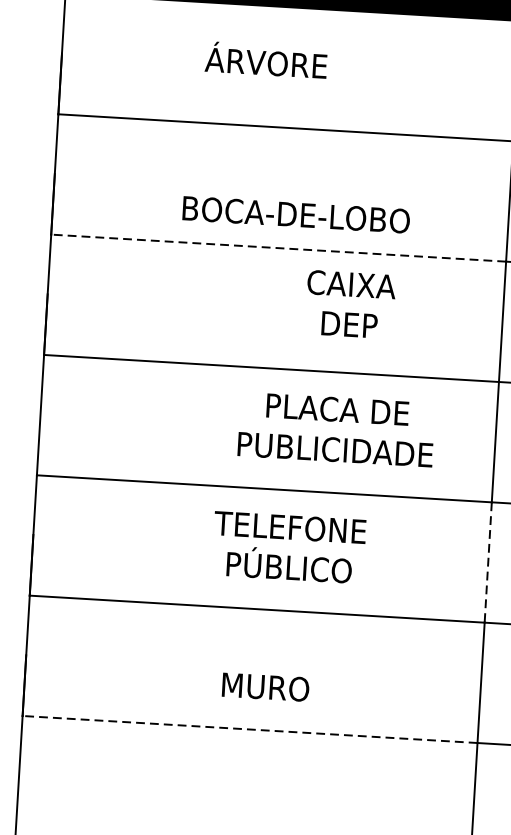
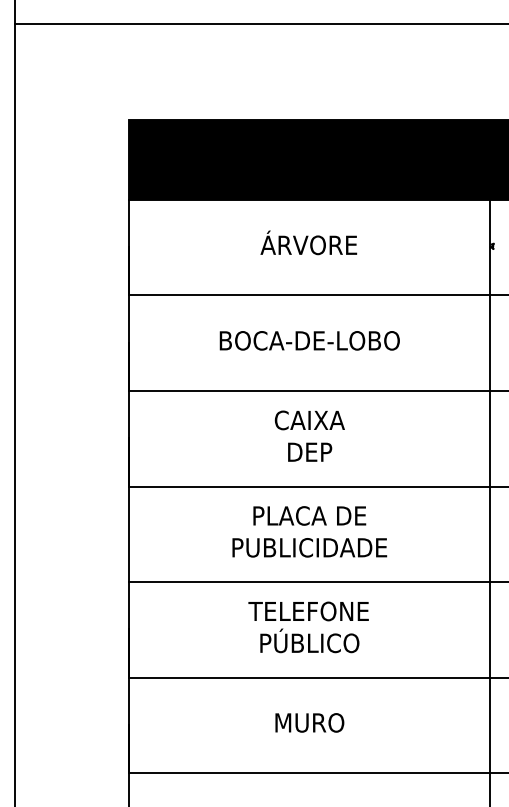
text: (265, 59) -> (308, 242), moved
text: (295, 214) -> (309, 340), moved
line: (278, 247) -> (309, 390), dashed -> solid
text: (350, 303) -> (309, 435), moved
text: (336, 429) -> (309, 531), moved
text: (288, 547) -> (308, 627), moved
line: (487, 562) -> (489, 629), dashed -> solid
text: (265, 686) -> (309, 722), moved
line: (250, 730) -> (309, 773), dashed -> solid

